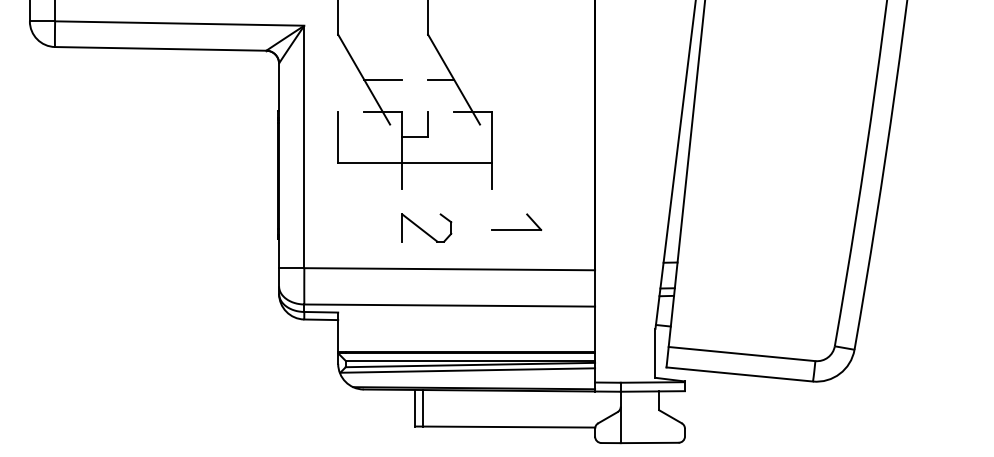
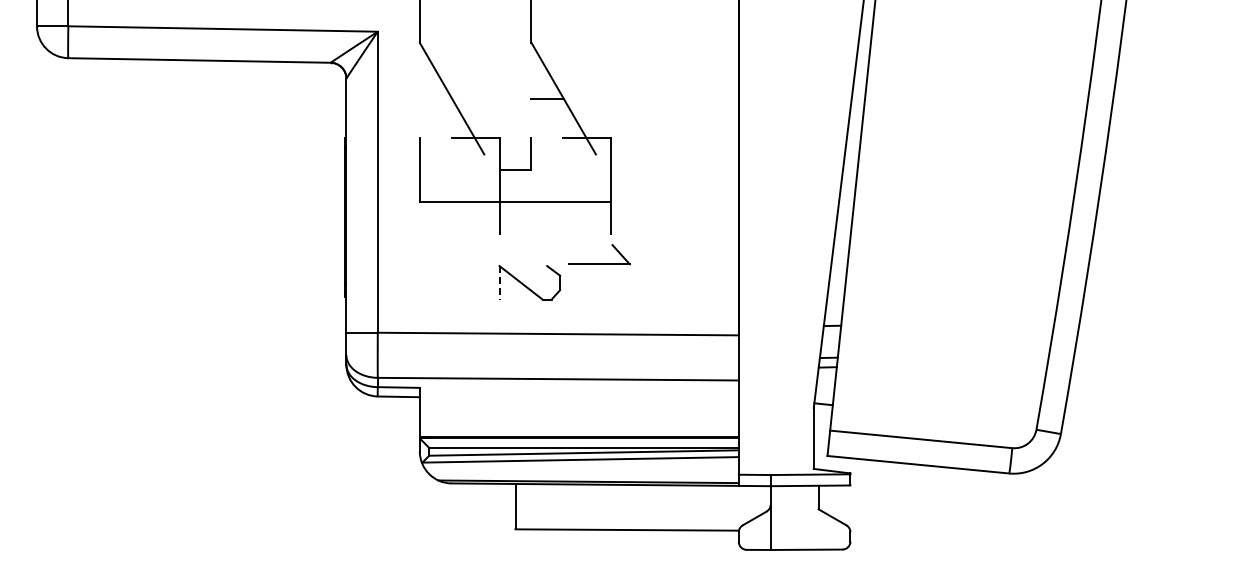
line: (383, 79) -> (475, 98), removed
line: (402, 227) -> (499, 282), solid -> dashed
part: (516, 229) -> (599, 263), moved
line: (423, 408) -> (525, 506), removed

